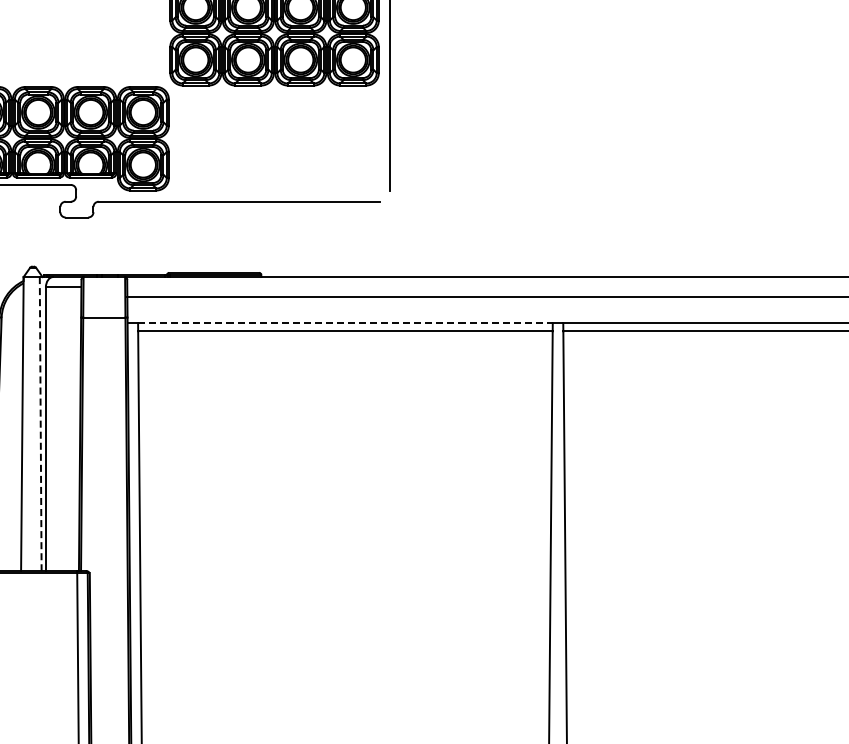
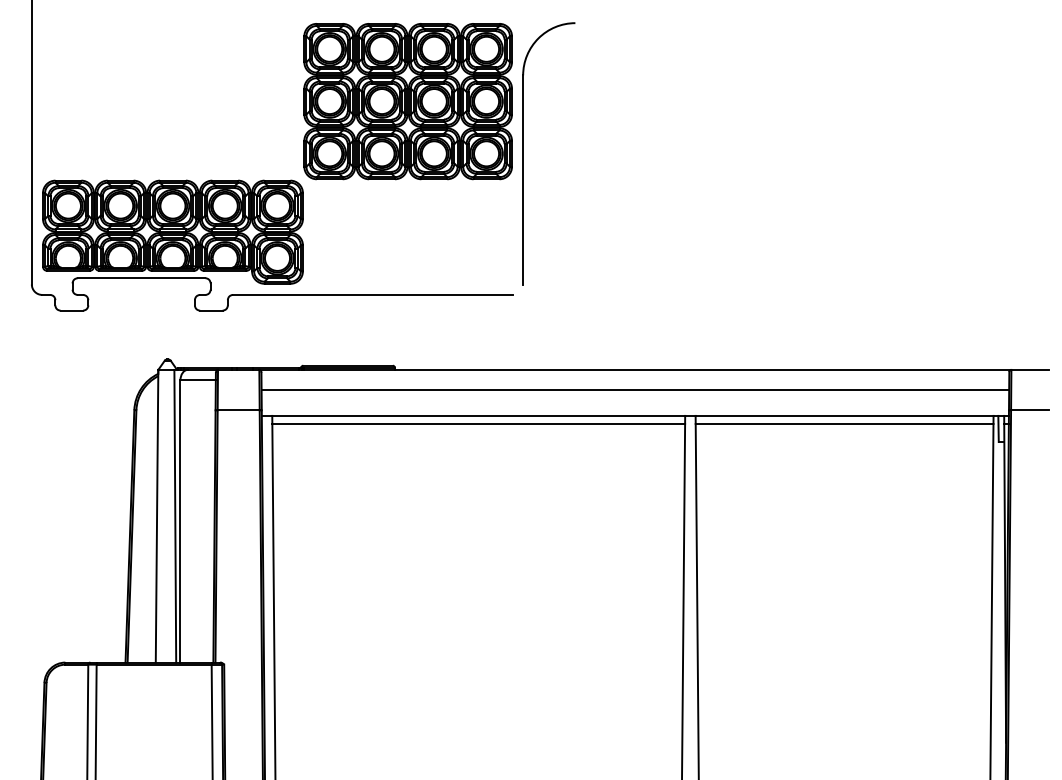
line: (346, 322) -> (479, 415), dashed -> solid
line: (40, 424) -> (175, 516), dashed -> solid

